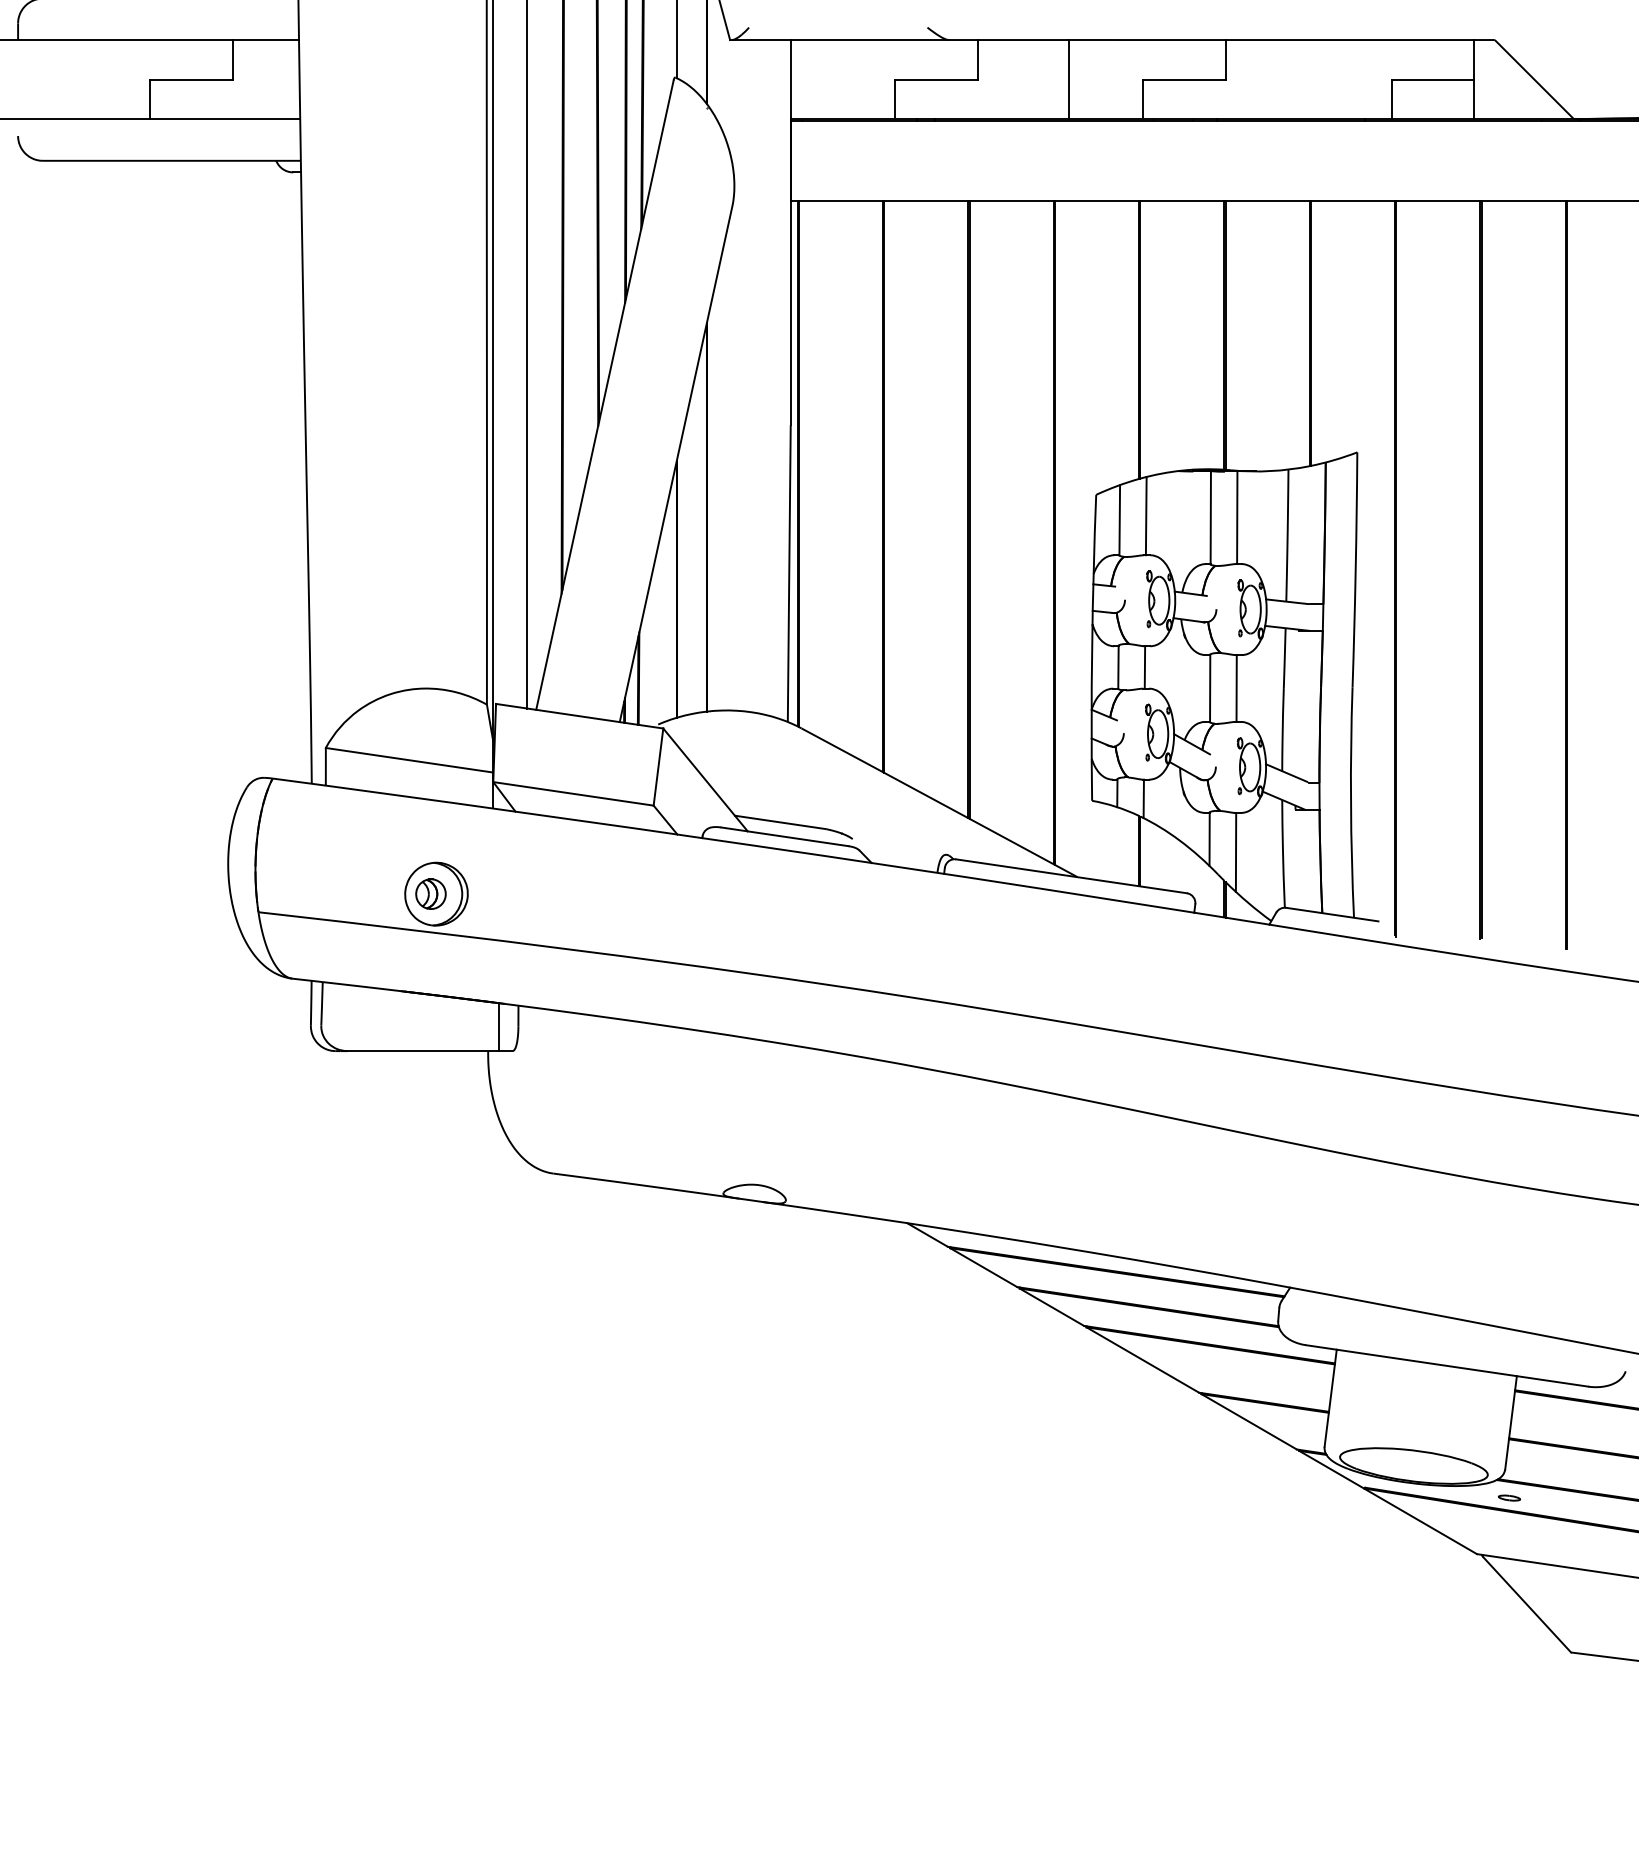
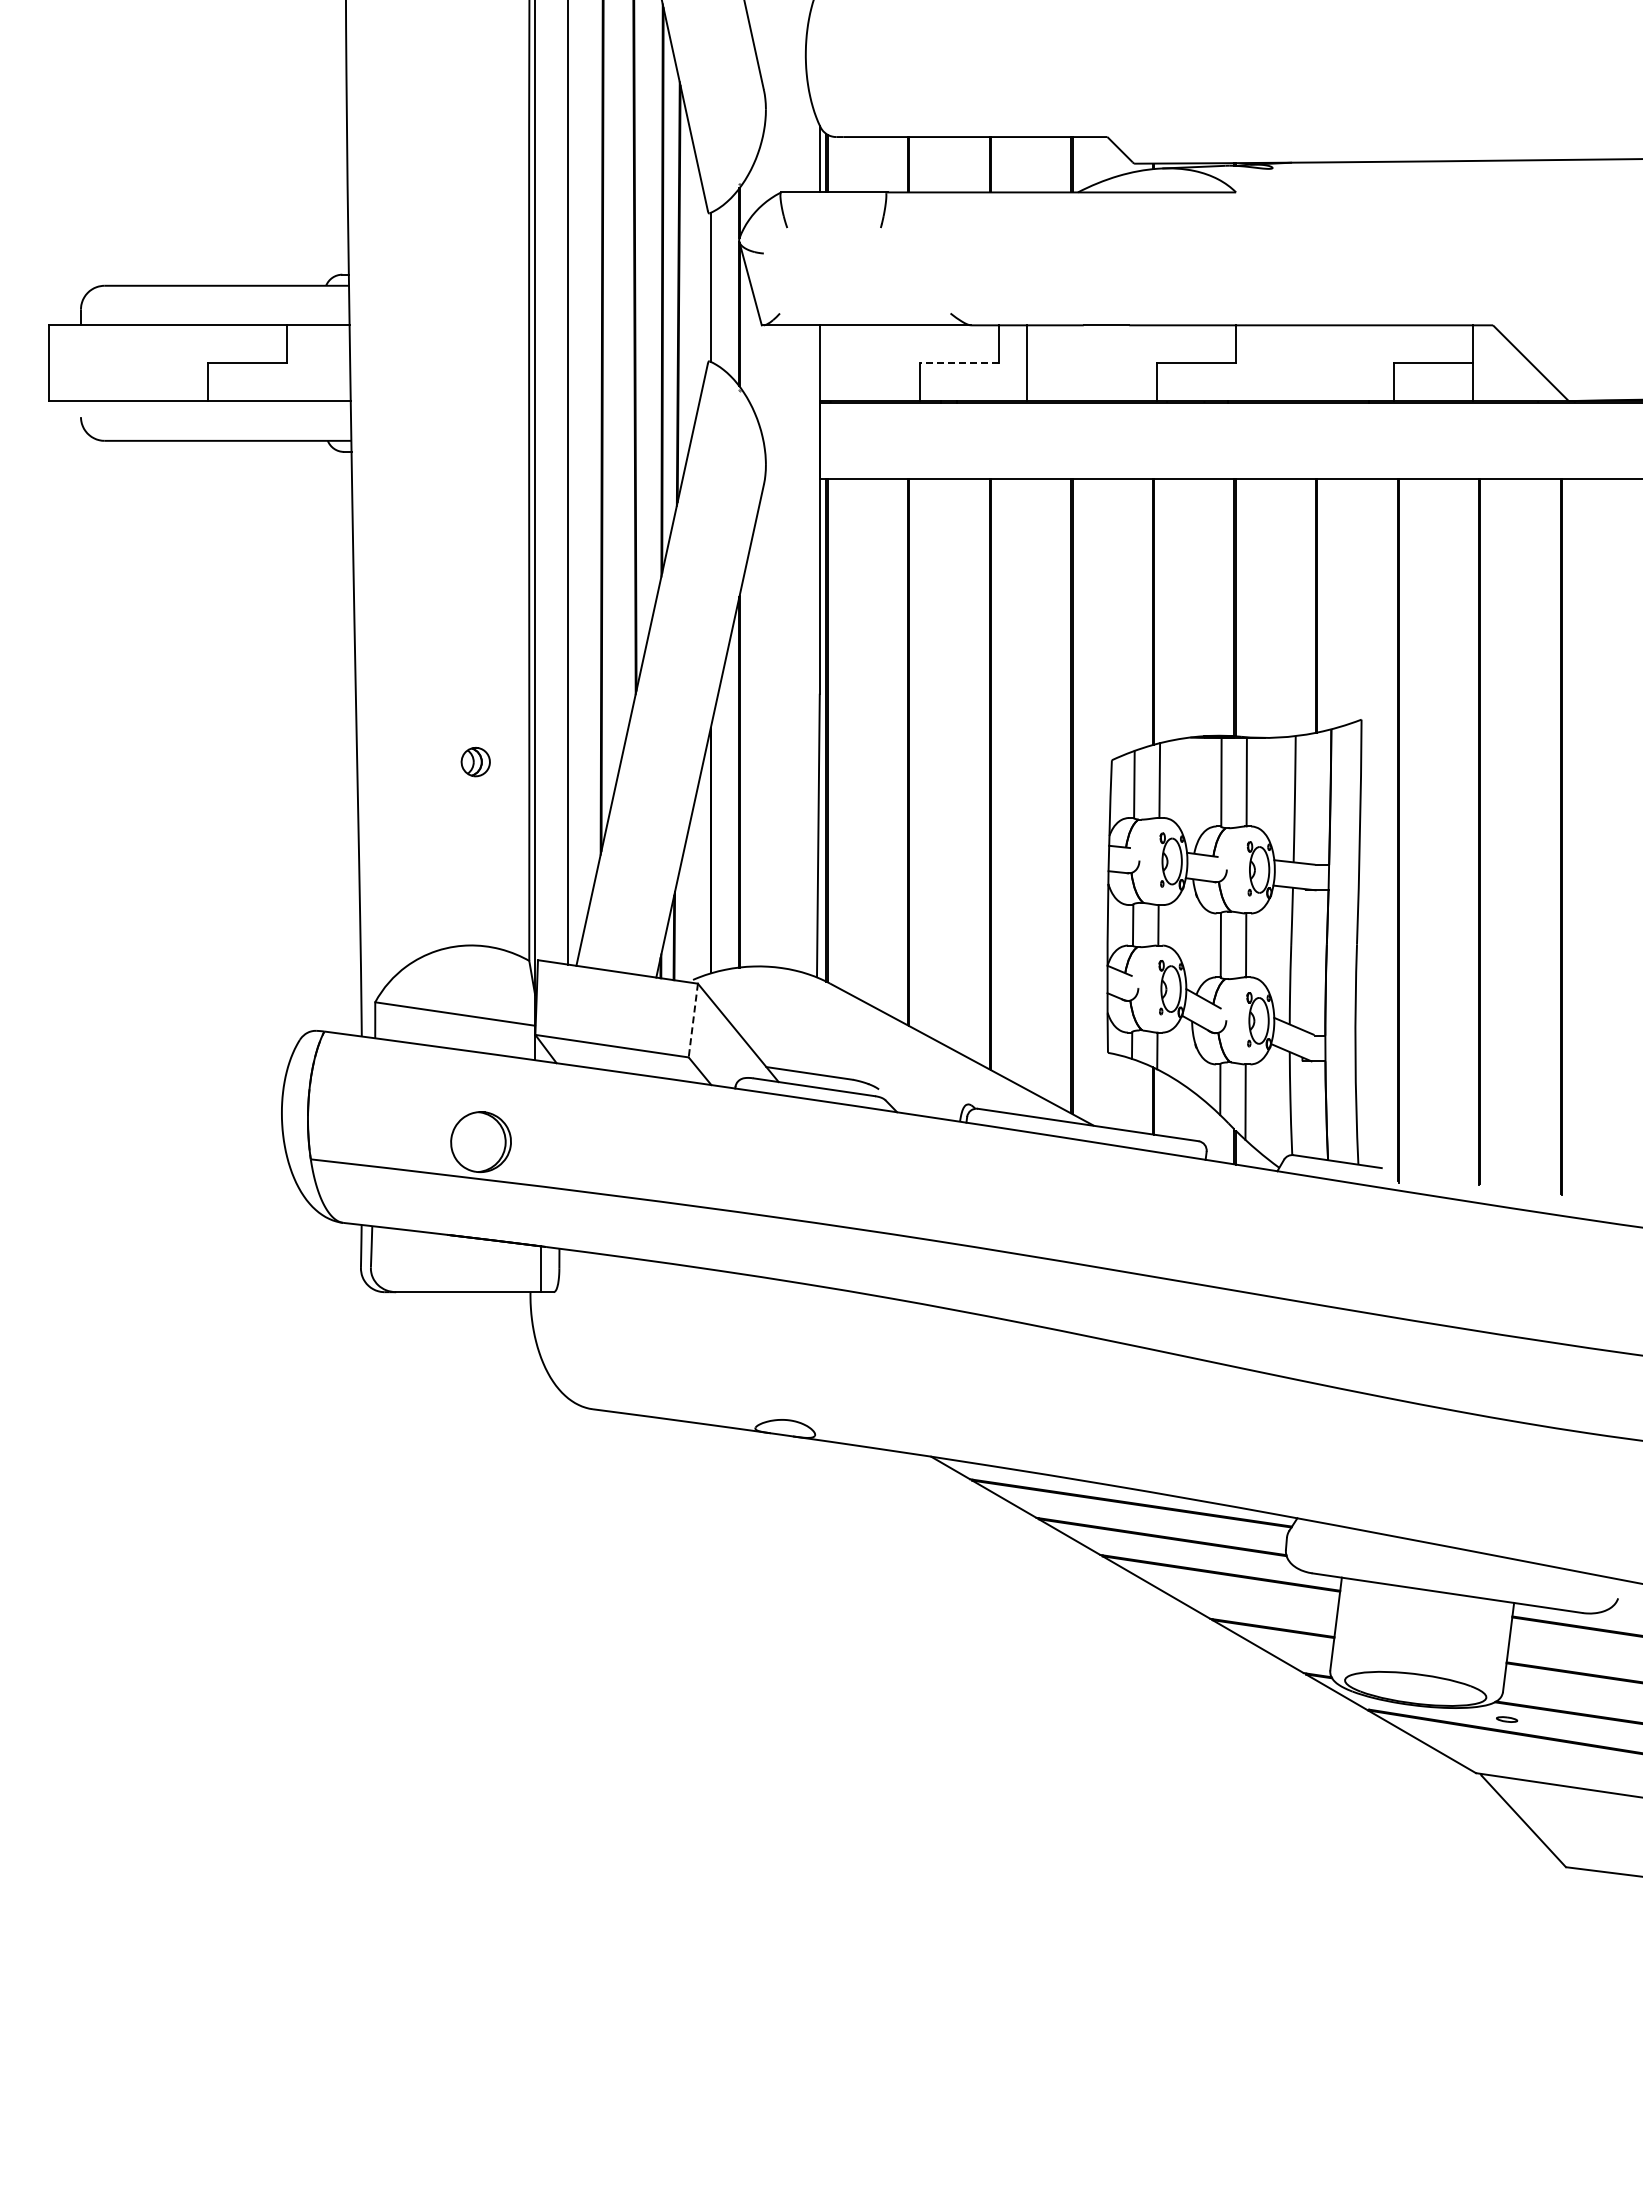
line: (936, 79) -> (959, 363), solid -> dashed
line: (1069, 79) -> (1027, 363), moved
line: (658, 768) -> (693, 1021), solid -> dashed
part: (430, 894) -> (475, 762), moved

